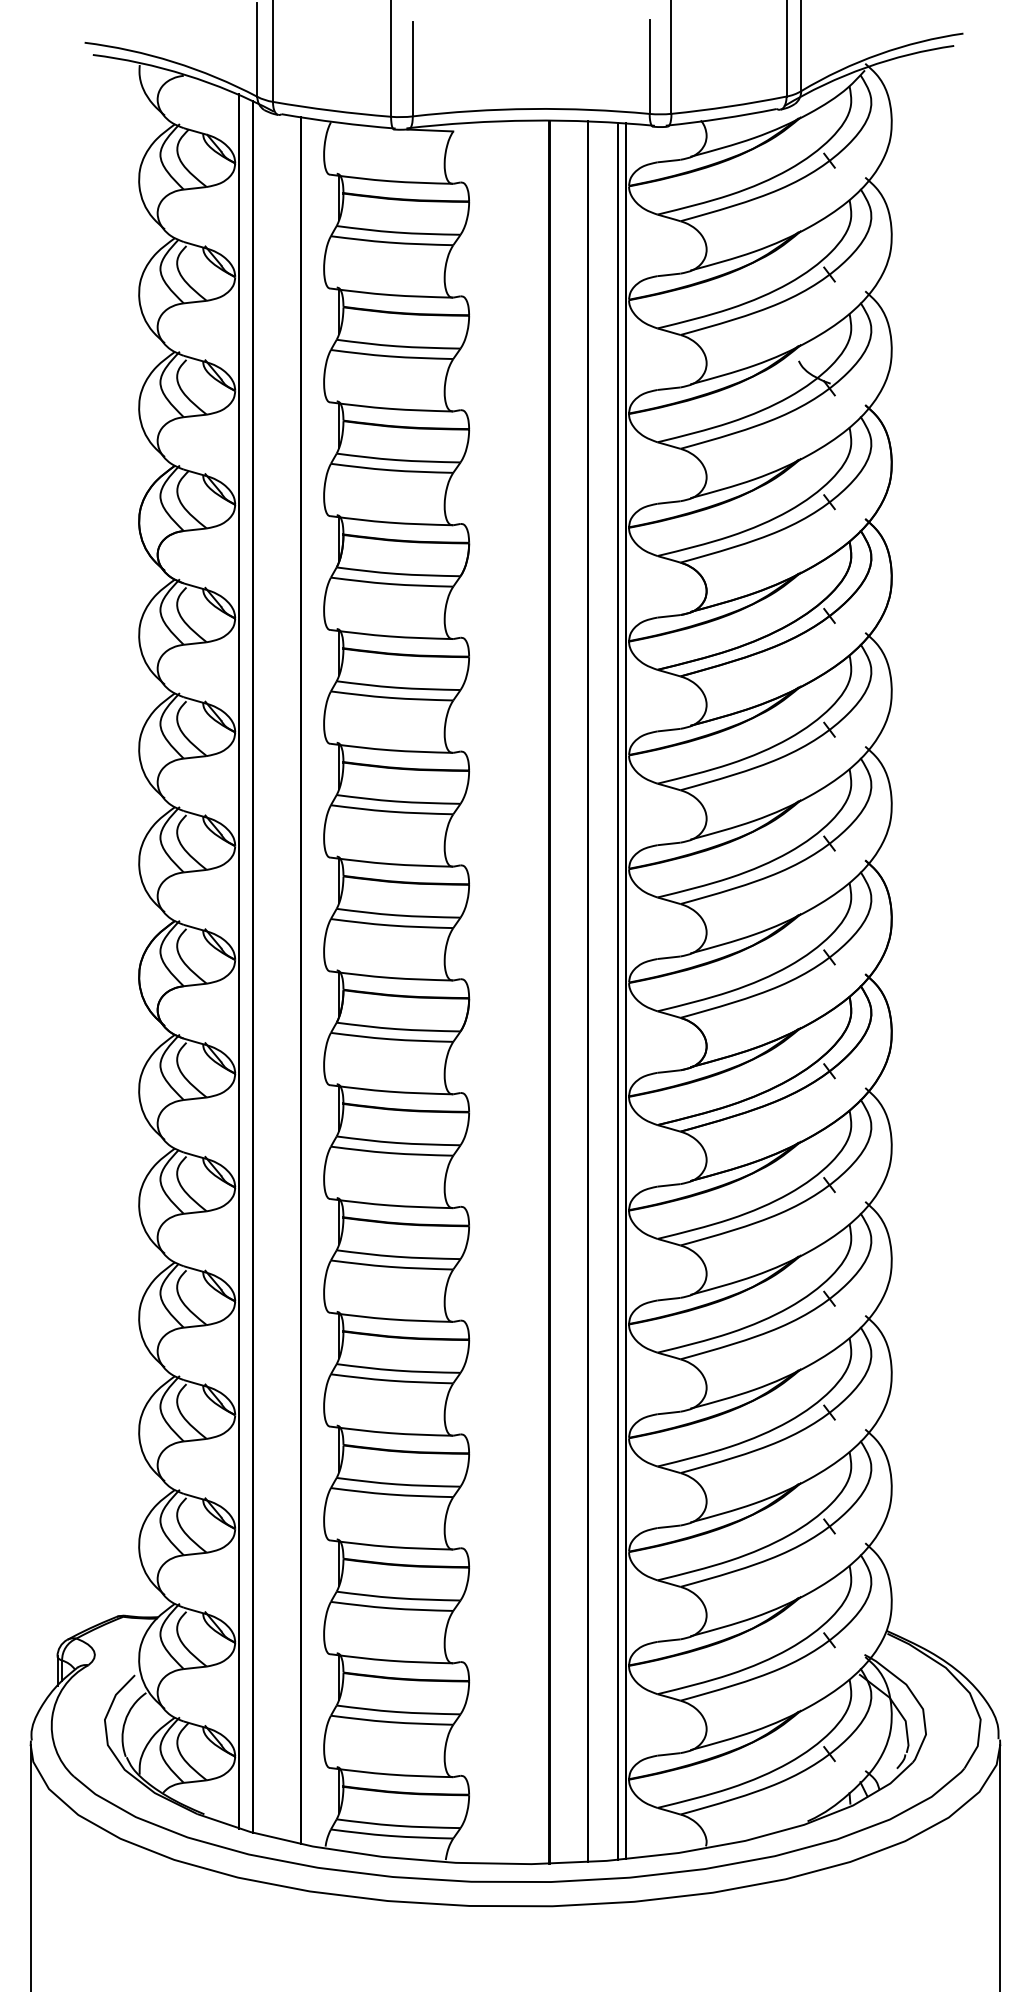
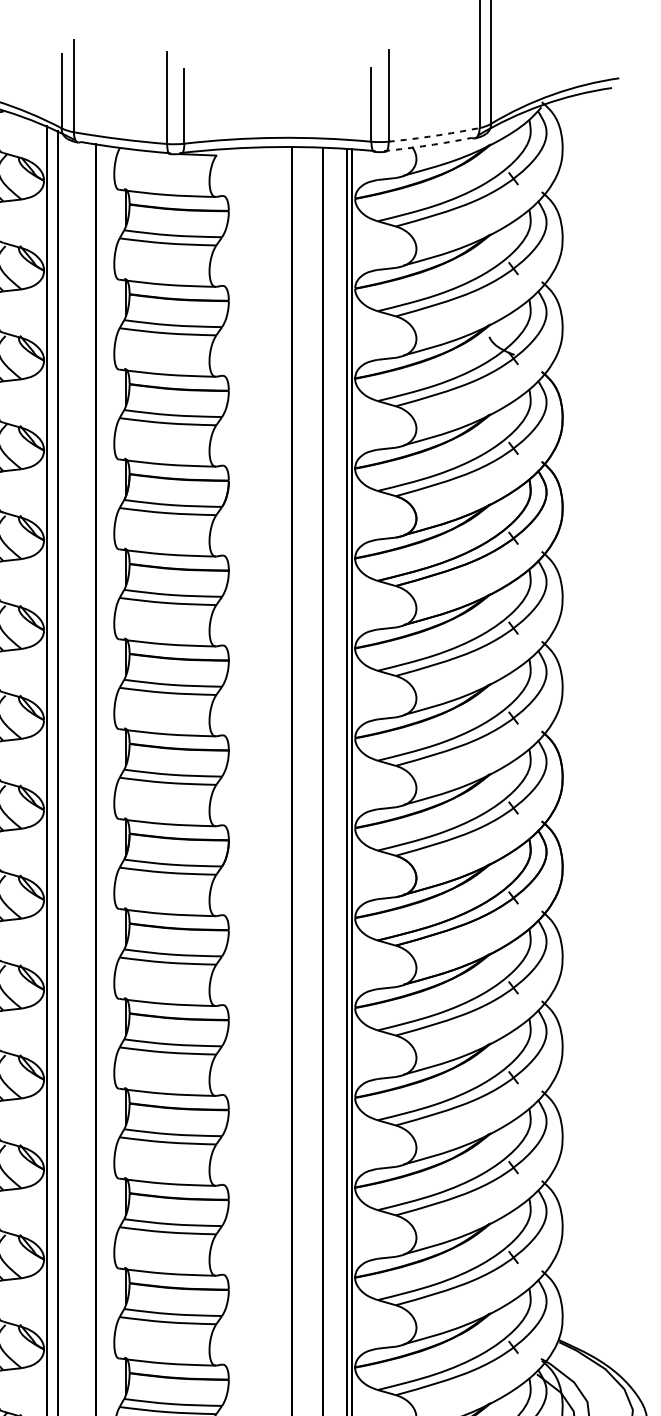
arc: (729, 106) -> (434, 135), solid -> dashed
arc: (721, 118) -> (428, 145), solid -> dashed

